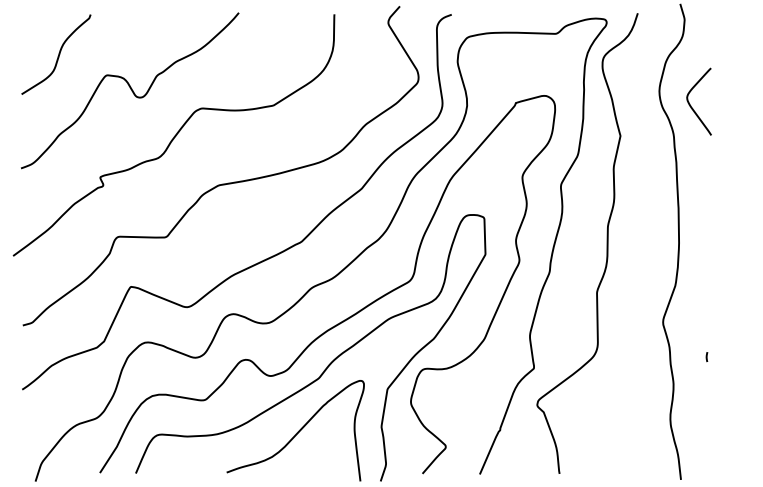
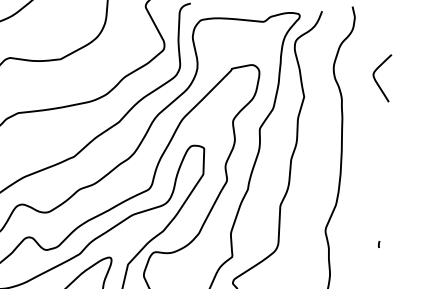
curve: (691, 105) -> (376, 80), moved
curve: (706, 357) -> (378, 244), moved

